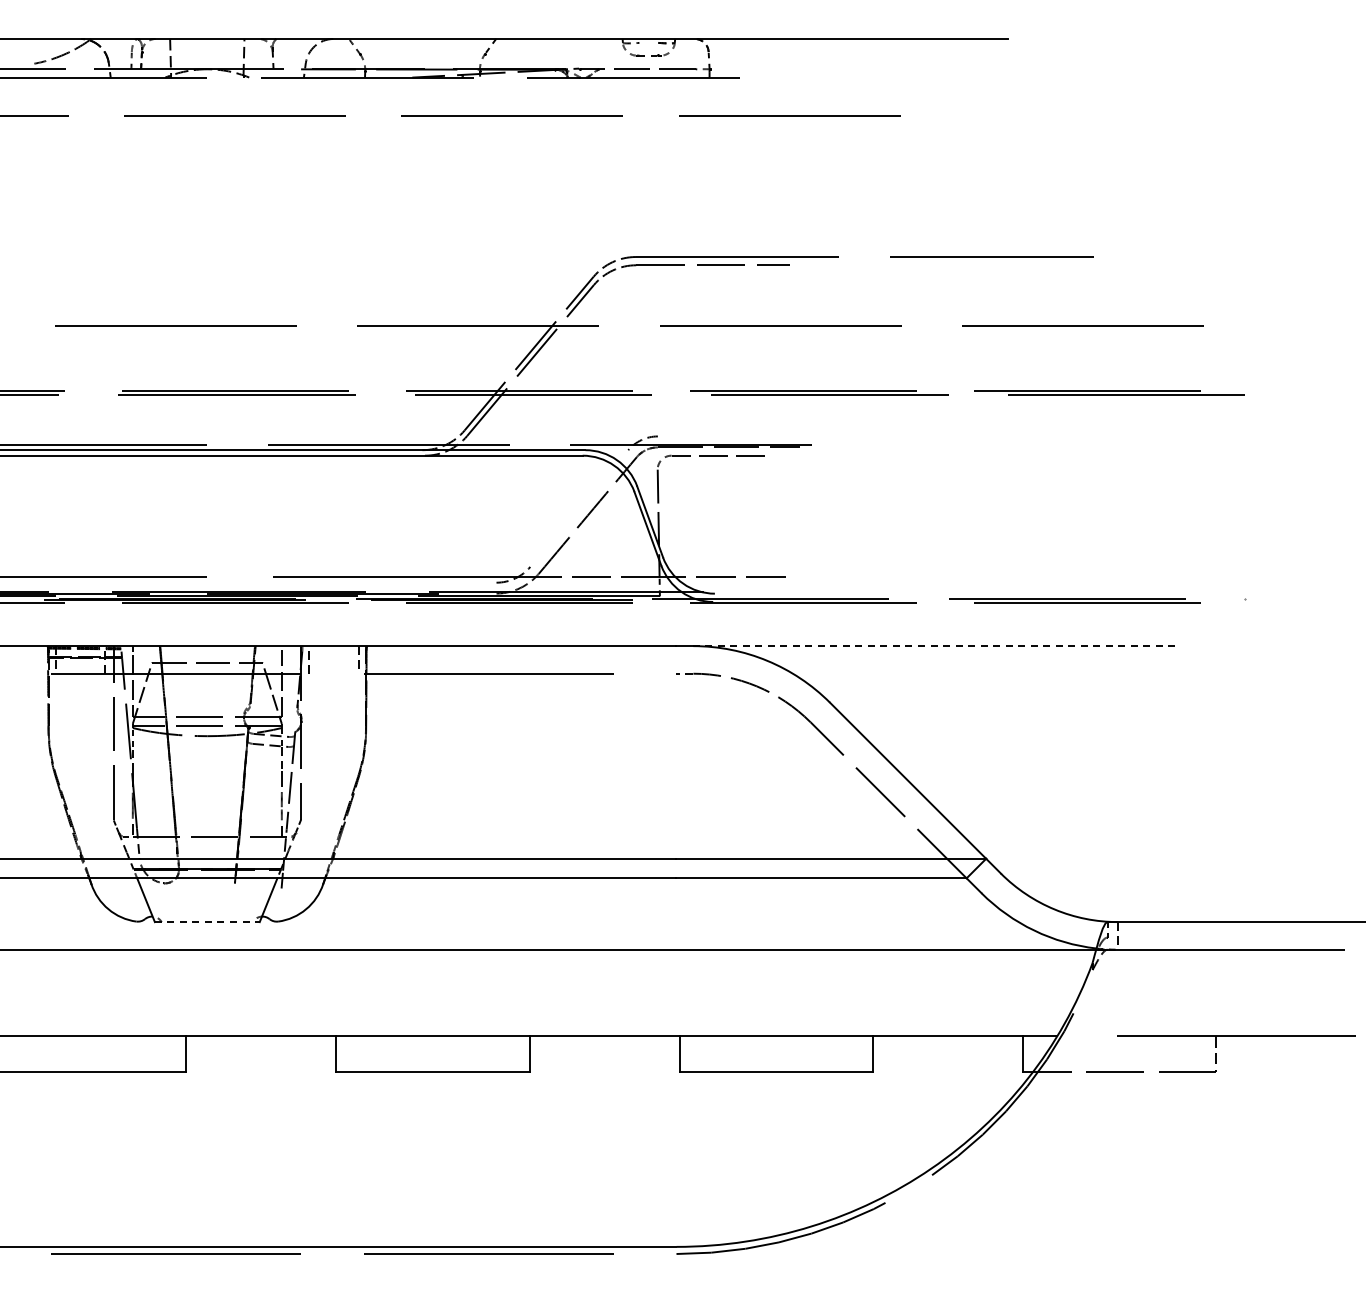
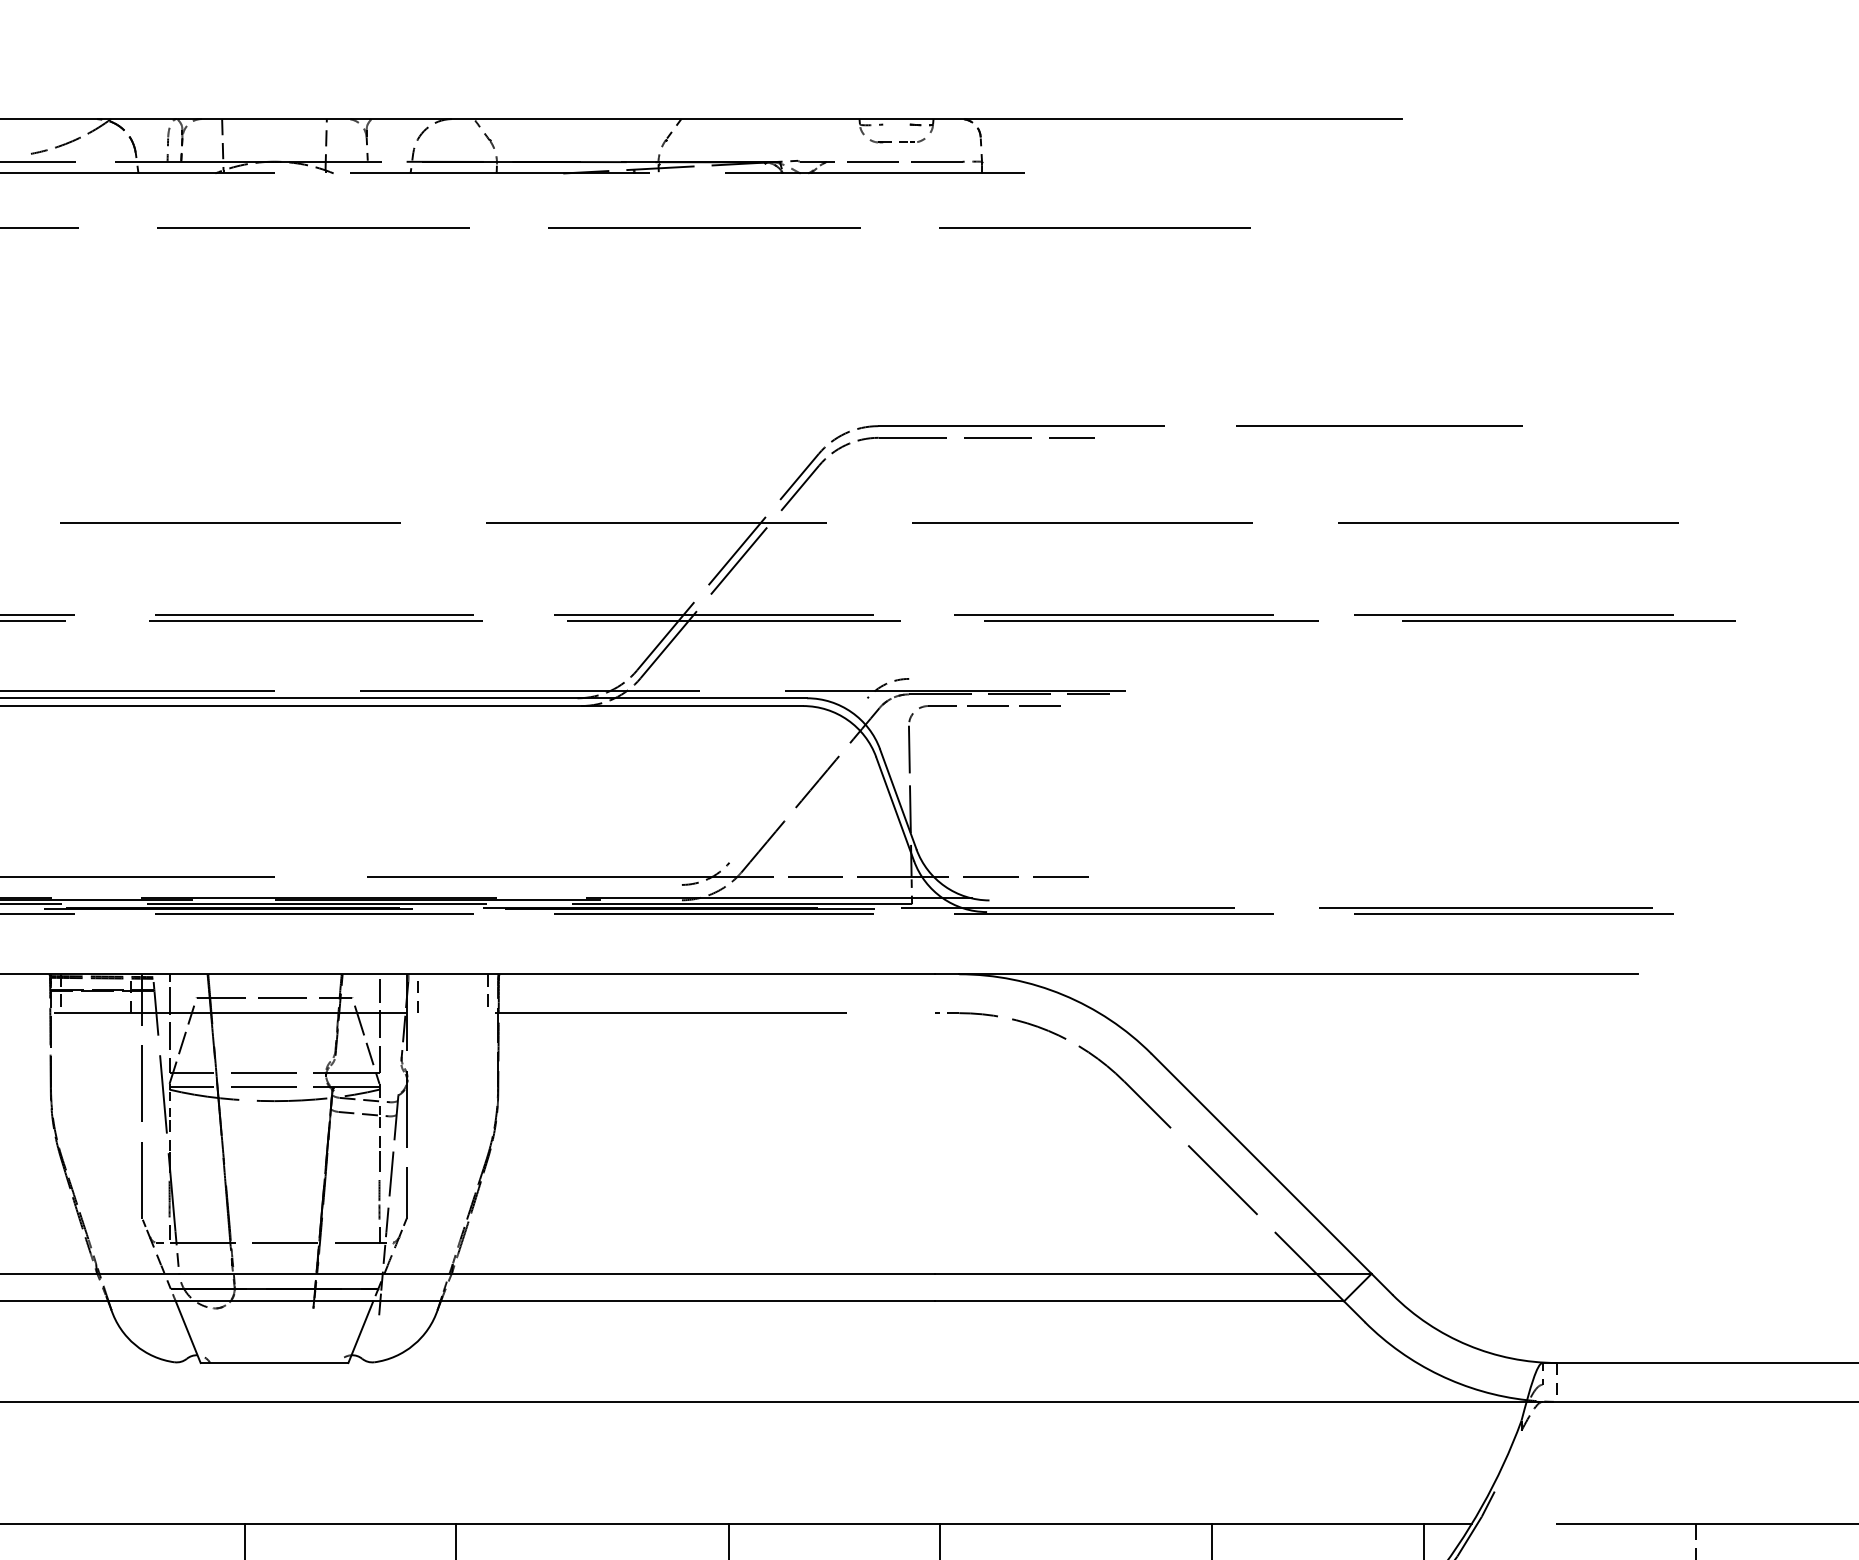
line: (934, 646) -> (1298, 974), dashed -> solid
line: (207, 922) -> (274, 1363), dashed -> solid

